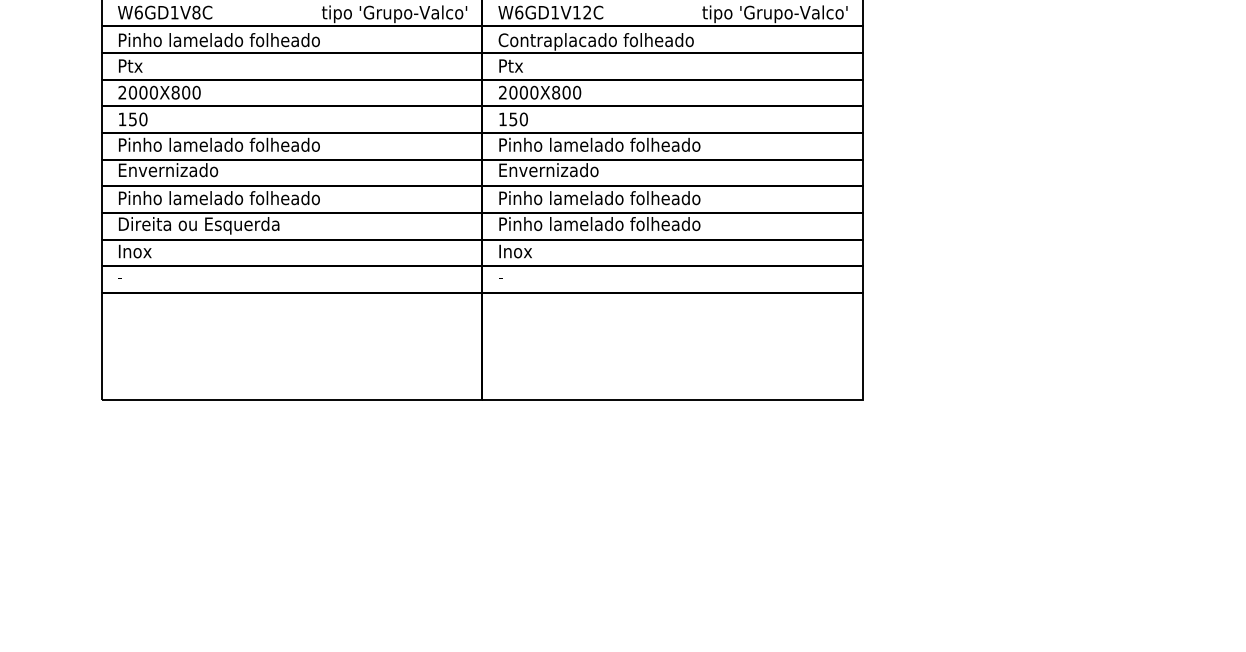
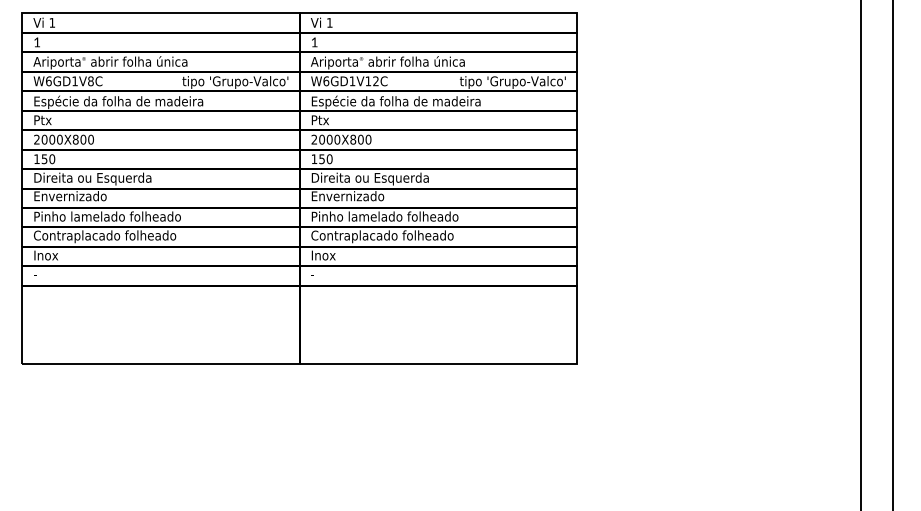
text: (235, 40) -> (119, 101), Pinho lamelado folheado -> Espécie da folha de madeira
text: (614, 40) -> (395, 101), Contraplacado folheado -> Espécie da folha de madeira
text: (219, 145) -> (107, 178), Pinho lamelado folheado -> Direita ou Esquerda
text: (600, 145) -> (385, 178), Pinho lamelado folheado -> Direita ou Esquerda
text: (215, 225) -> (104, 236), Direita ou Esquerda -> Contraplacado folheado
text: (598, 225) -> (384, 236), Pinho lamelado folheado -> Contraplacado folheado

